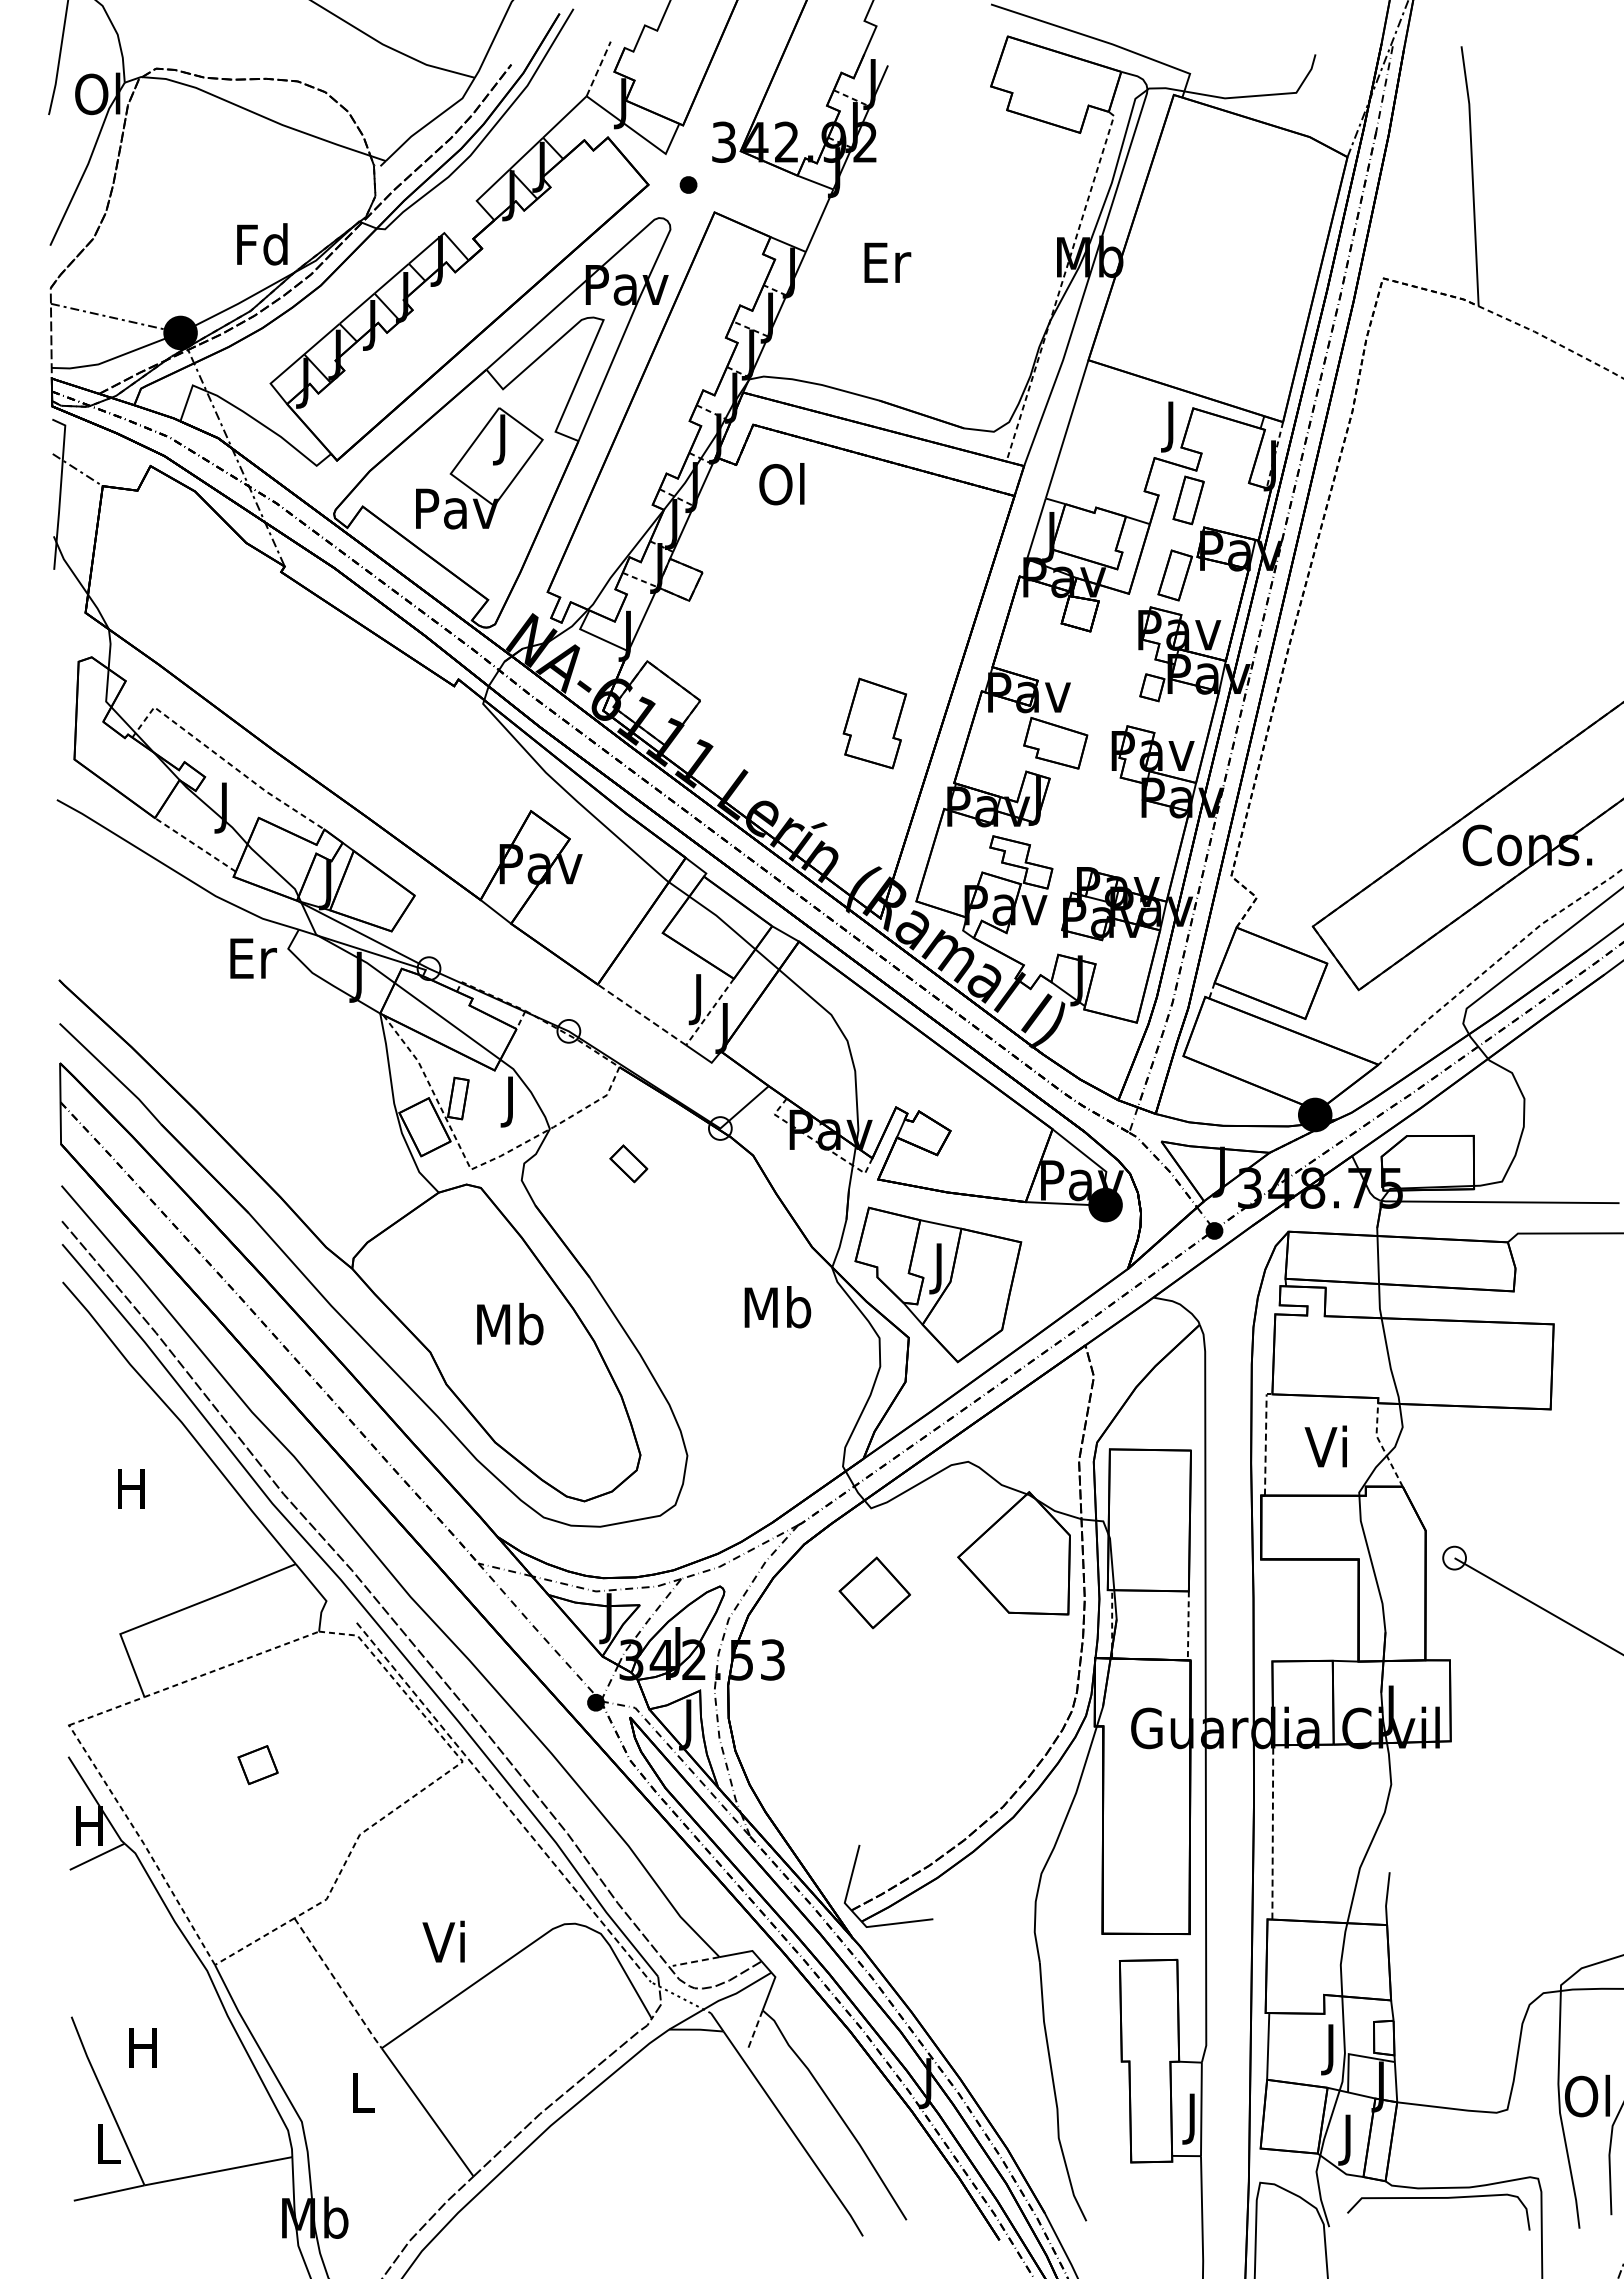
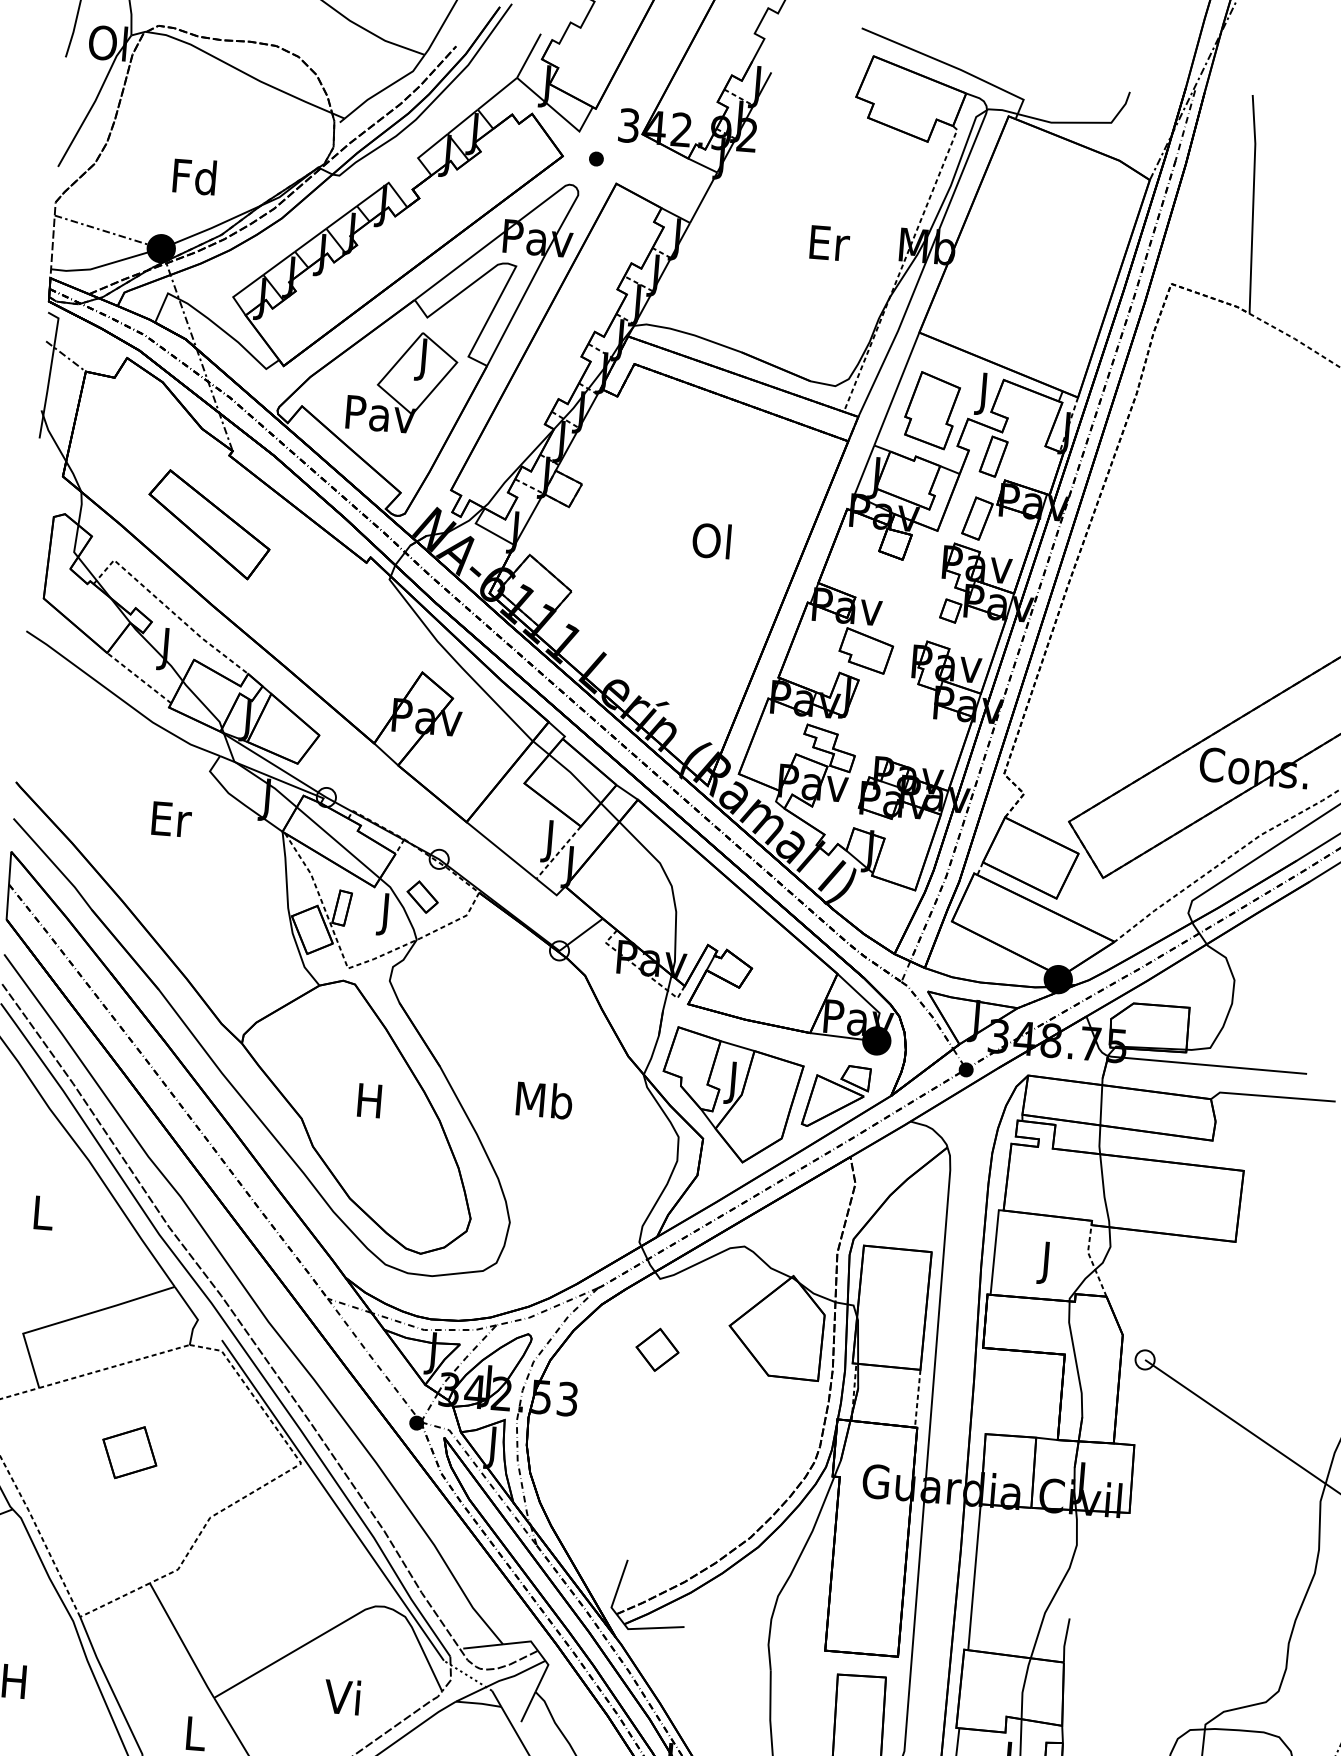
line: (598, 68) -> (528, 55), dashed -> solid
text: (262, 244) -> (194, 176), moved
text: (887, 262) -> (829, 243), moved
text: (781, 484) -> (711, 541), moved
part: (263, 656) -> (208, 525), added
part: (874, 723) -> (931, 410), moved
text: (253, 958) -> (171, 819), moved
line: (641, 1014) -> (501, 850), dashed -> solid
part: (628, 1163) -> (422, 896), moved
part: (1062, 1274) -> (836, 1096), added
text: (777, 1307) -> (544, 1100), moved
text: (510, 1323) -> (370, 1099), Mb -> H
line: (1265, 1441) -> (994, 1249), dashed -> solid
text: (1325, 1451) -> (1044, 1261), Vi -> J
text: (131, 1488) -> (42, 1212), H -> L
part: (874, 1592) -> (657, 1349), size x0.71
part: (257, 1764) -> (129, 1452), size x1.67
line: (504, 1802) -> (333, 1500), dashed -> solid
line: (1272, 1831) -> (974, 1576), dashed -> solid
text: (443, 1941) -> (342, 1696), moved
line: (696, 1961) -> (483, 1646), dashed -> solid
line: (338, 1984) -> (182, 1641), dashed -> solid
line: (755, 2029) -> (528, 1707), dashed -> solid

